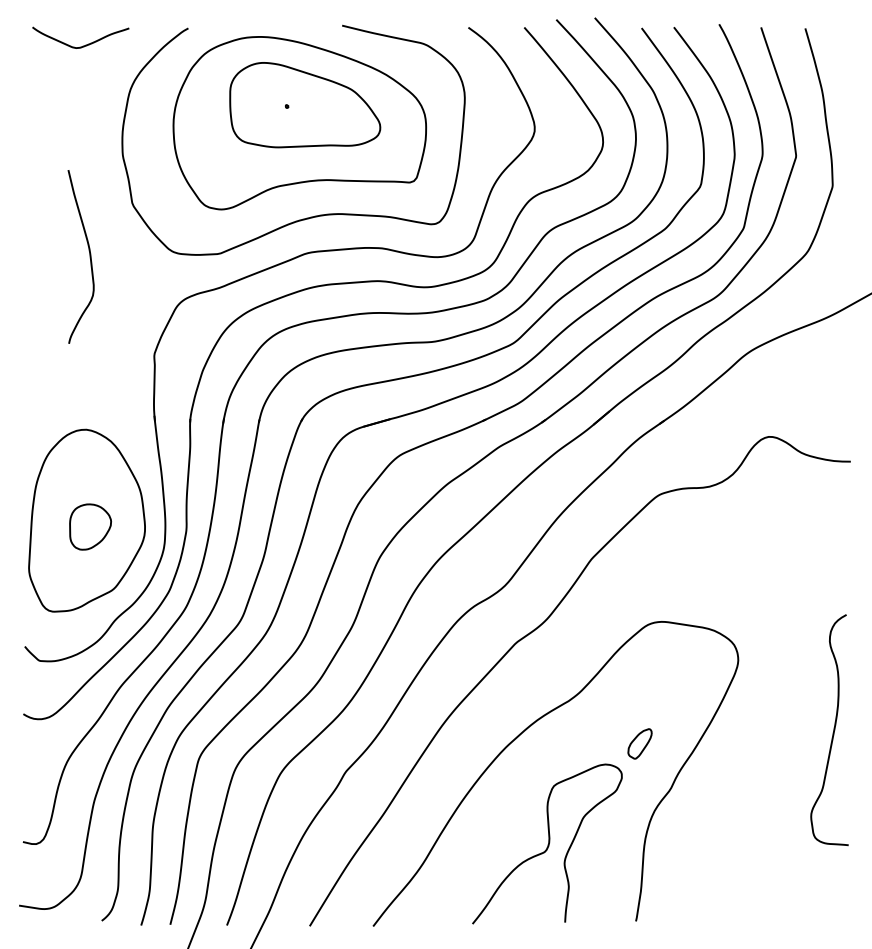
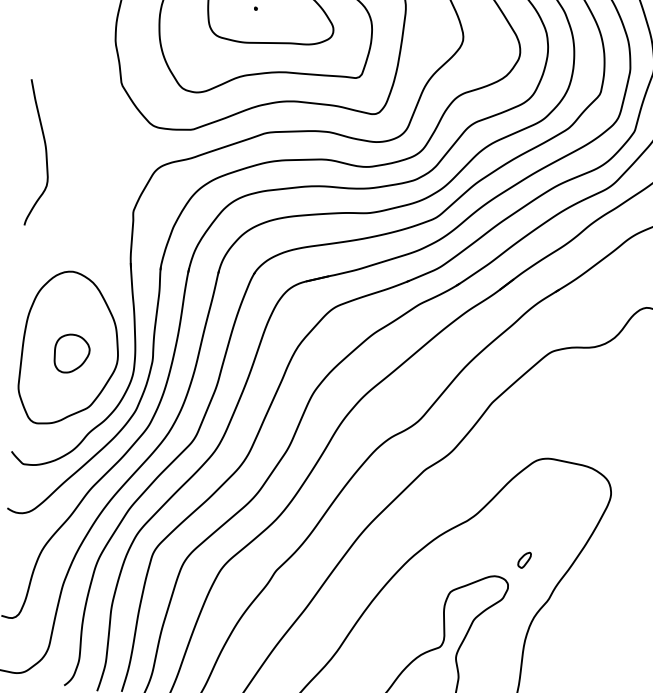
curve: (89, 256) -> (45, 152), moved
part: (639, 743) -> (524, 560), size x0.62

